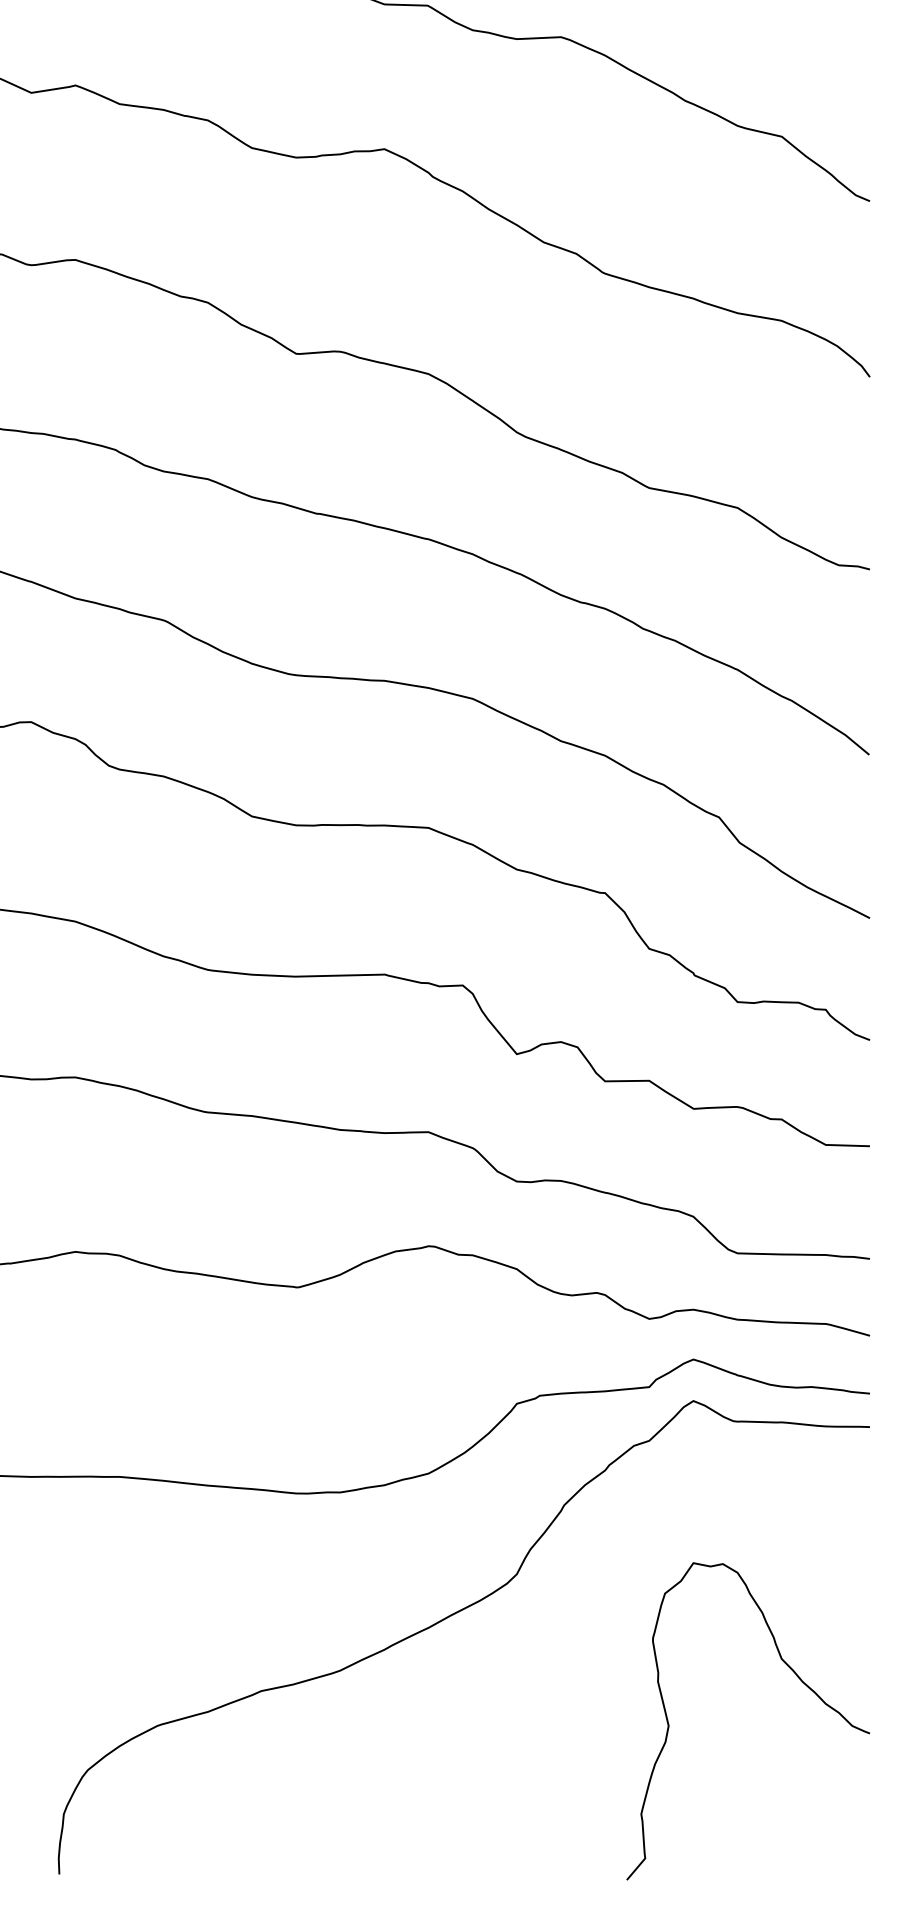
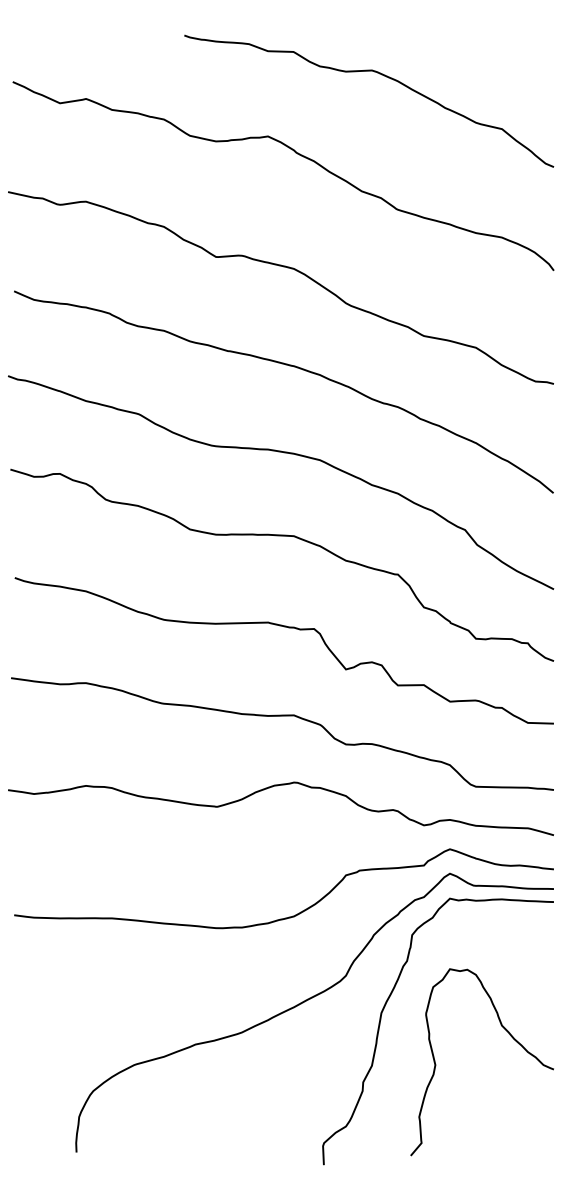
curve: (577, 1650) -> (381, 1020), added

